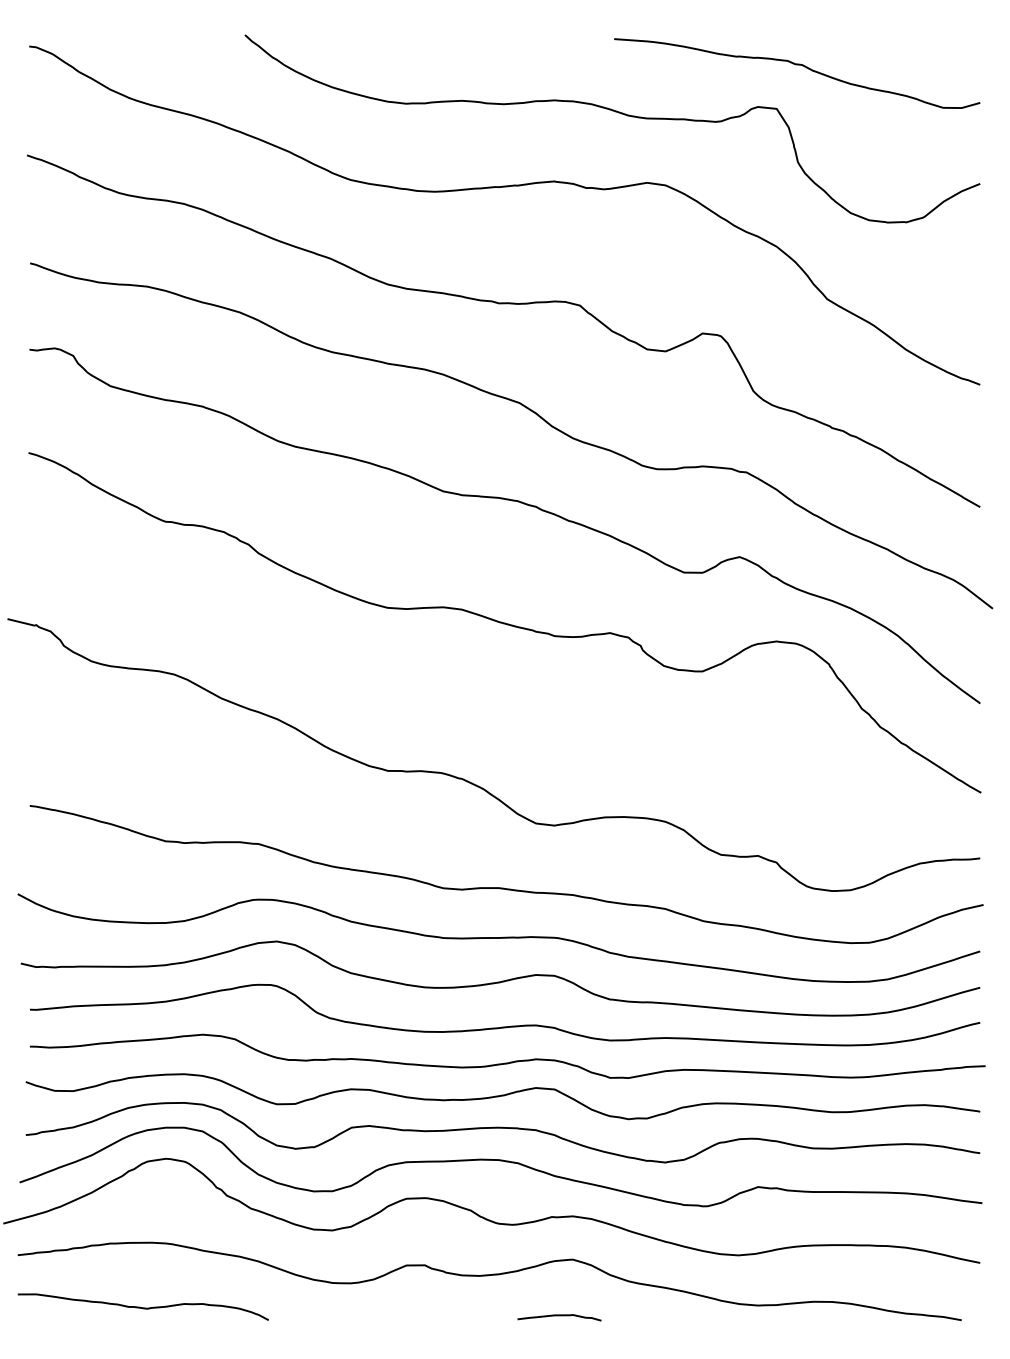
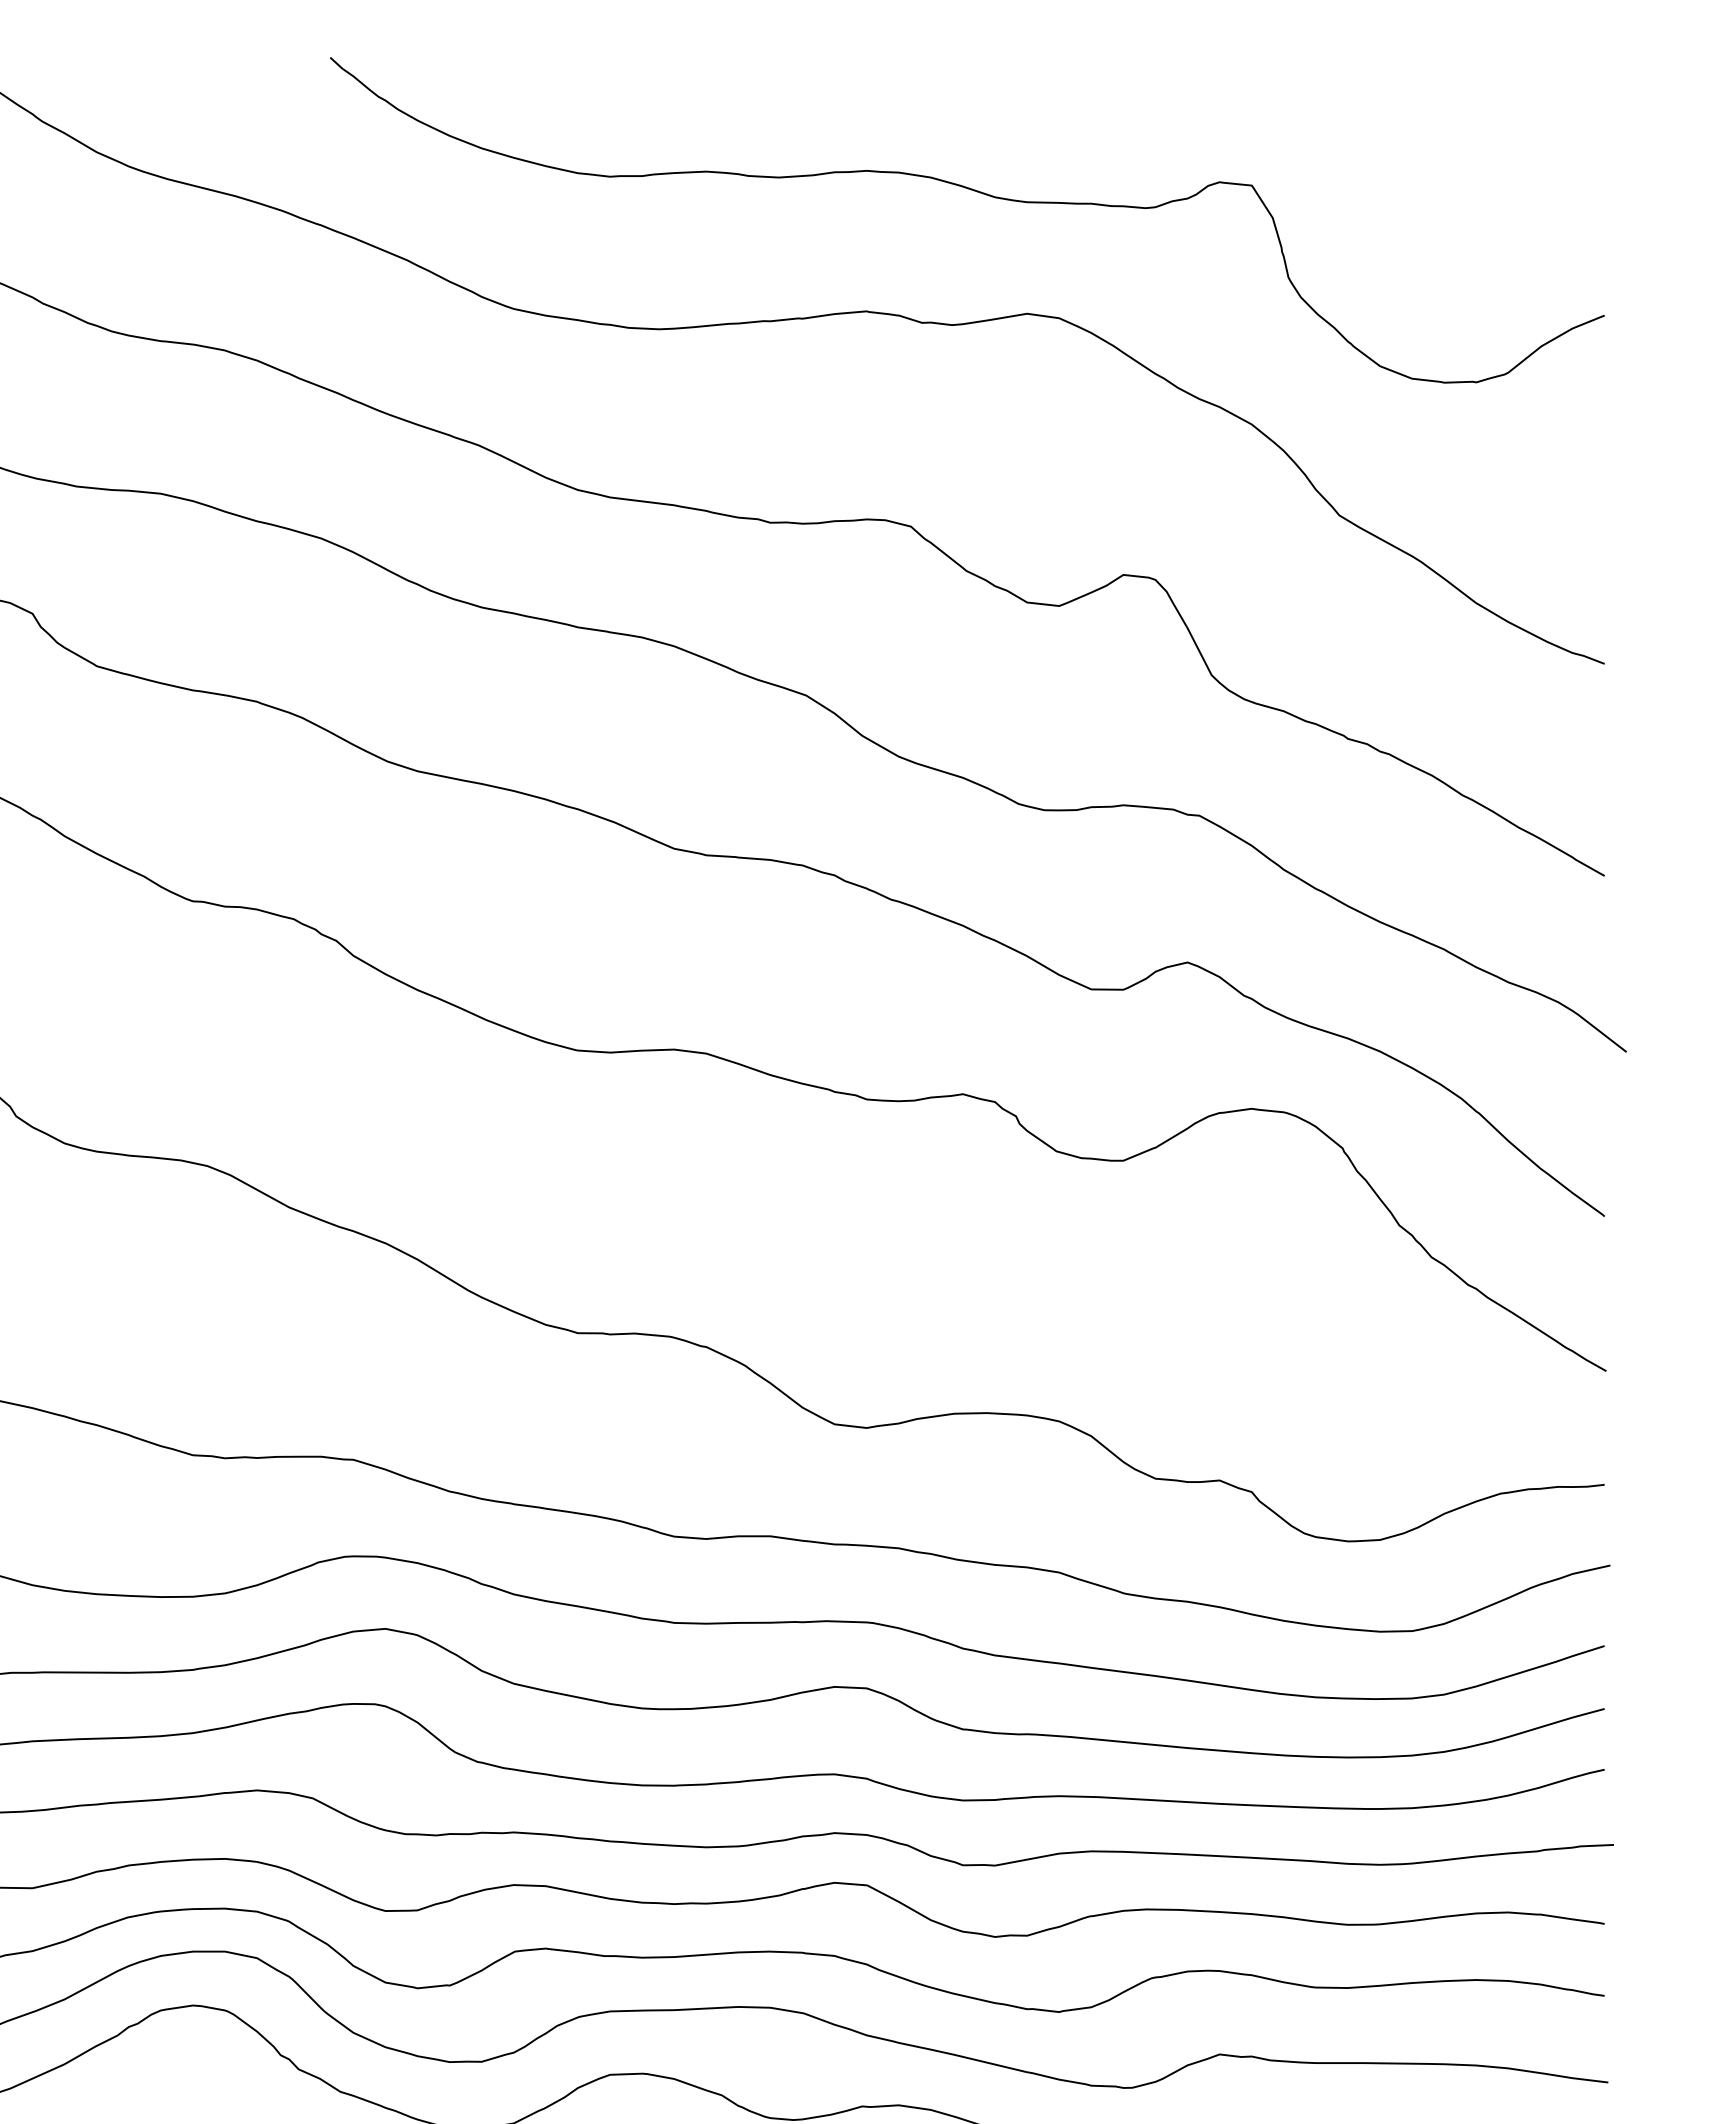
curve: (797, 65) -> (1287, 110), removed

